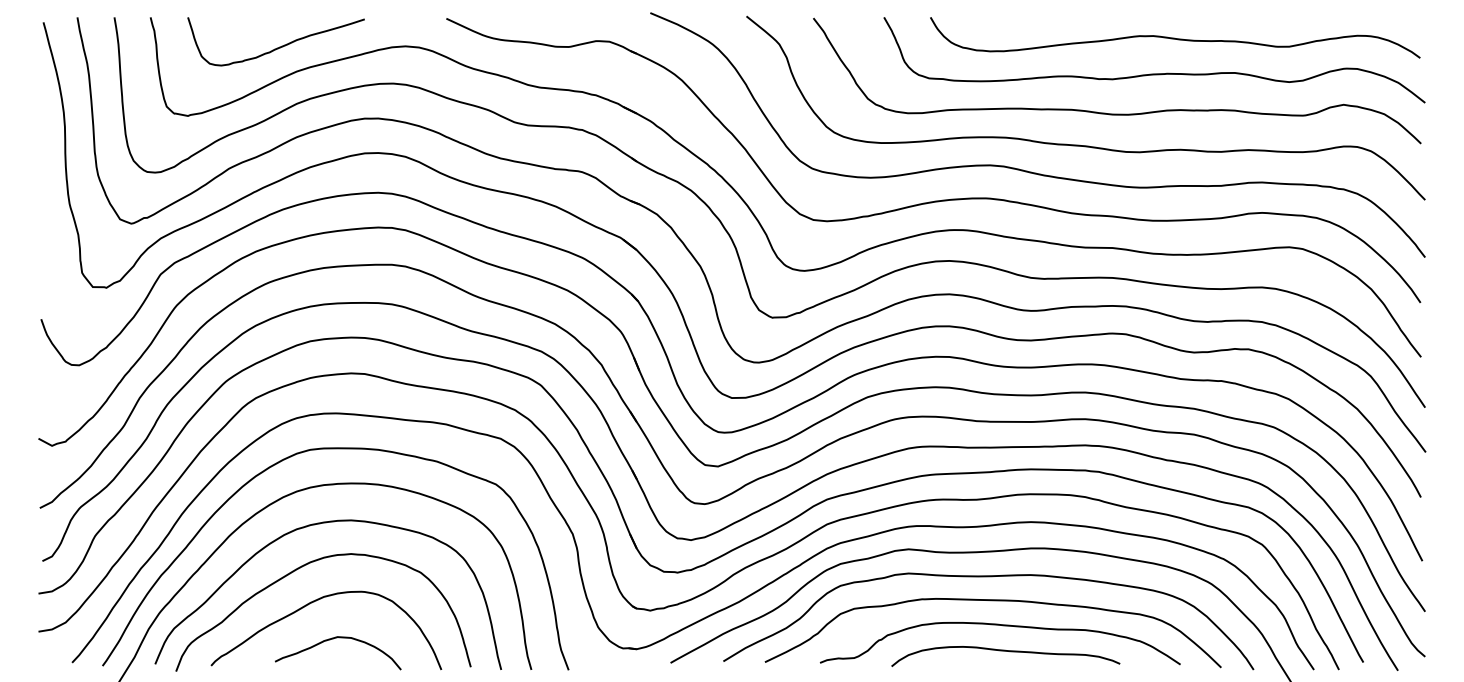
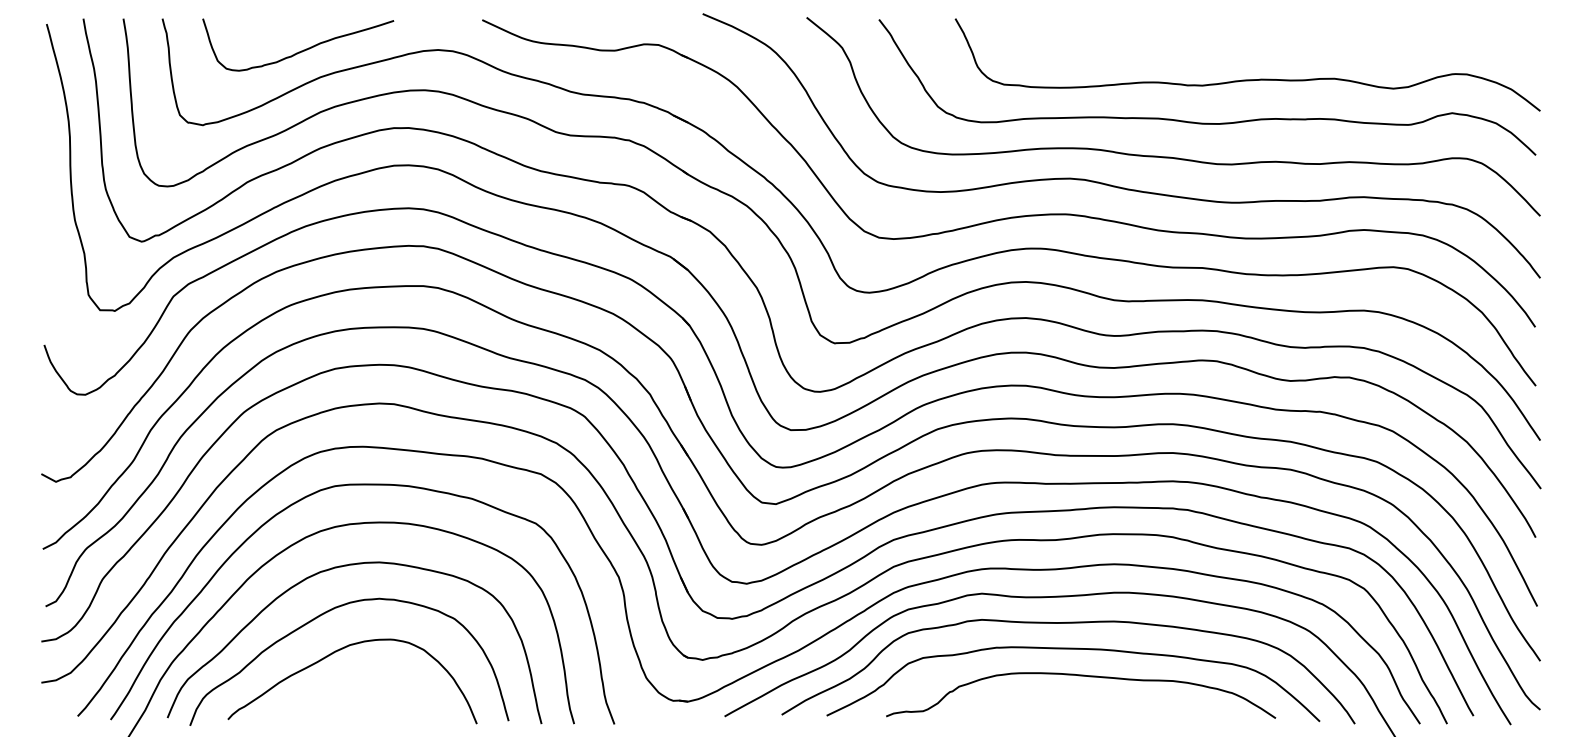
curve: (1174, 37) -> (1269, 40), removed
curve: (335, 638) -> (362, 690), removed
curve: (1005, 651) -> (1086, 704), removed

